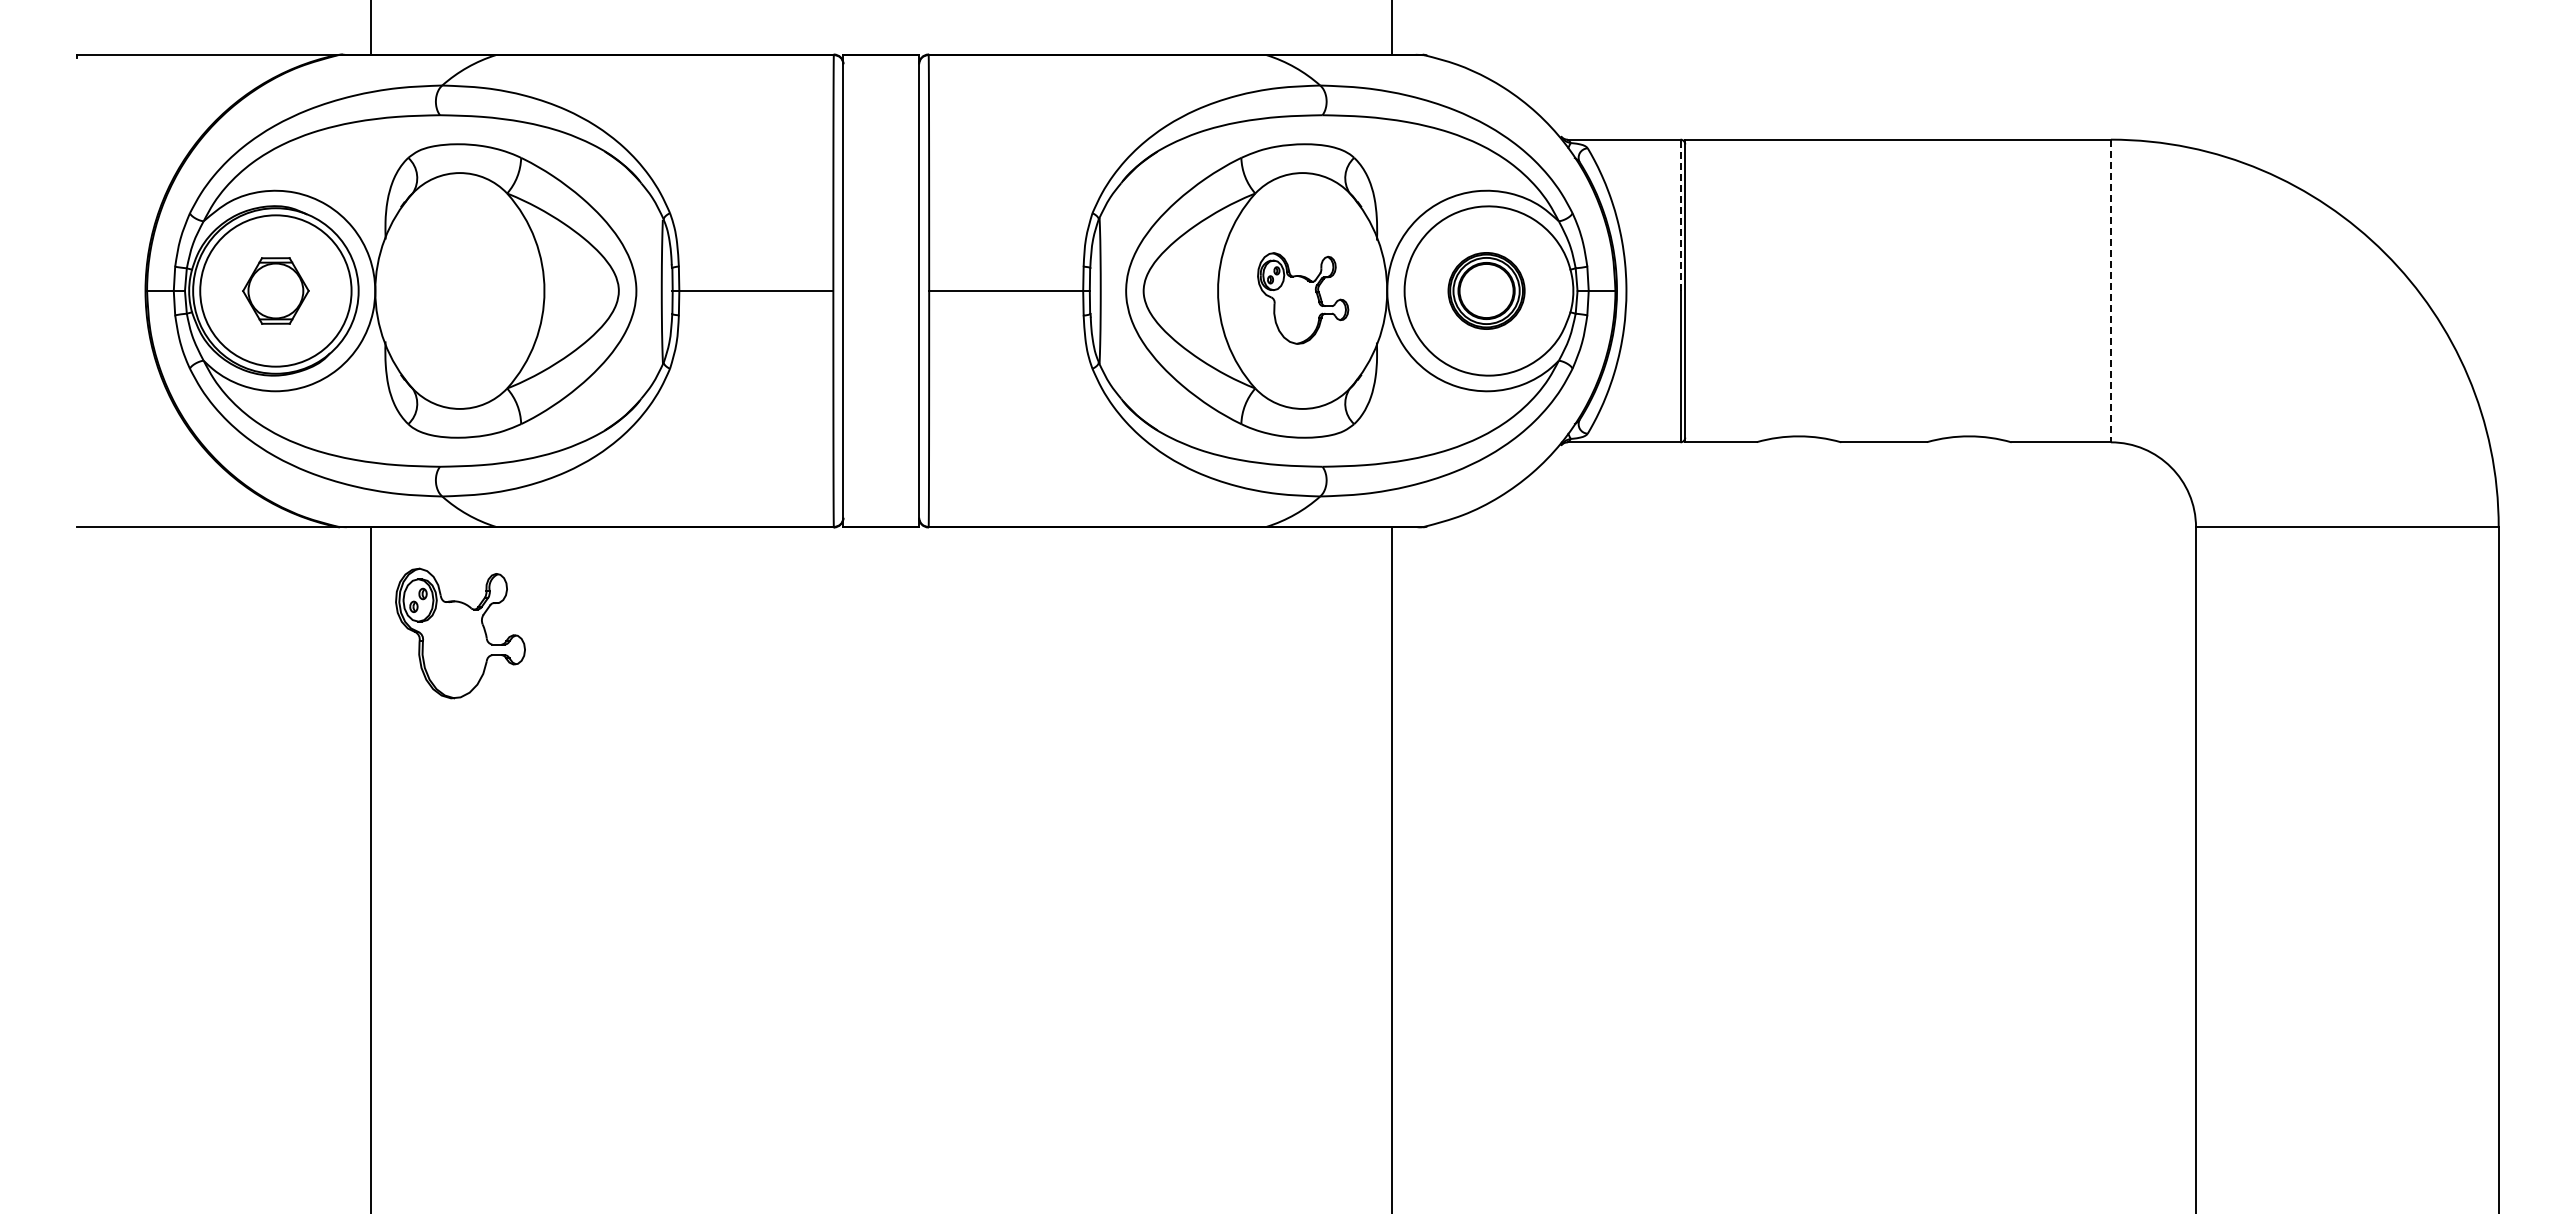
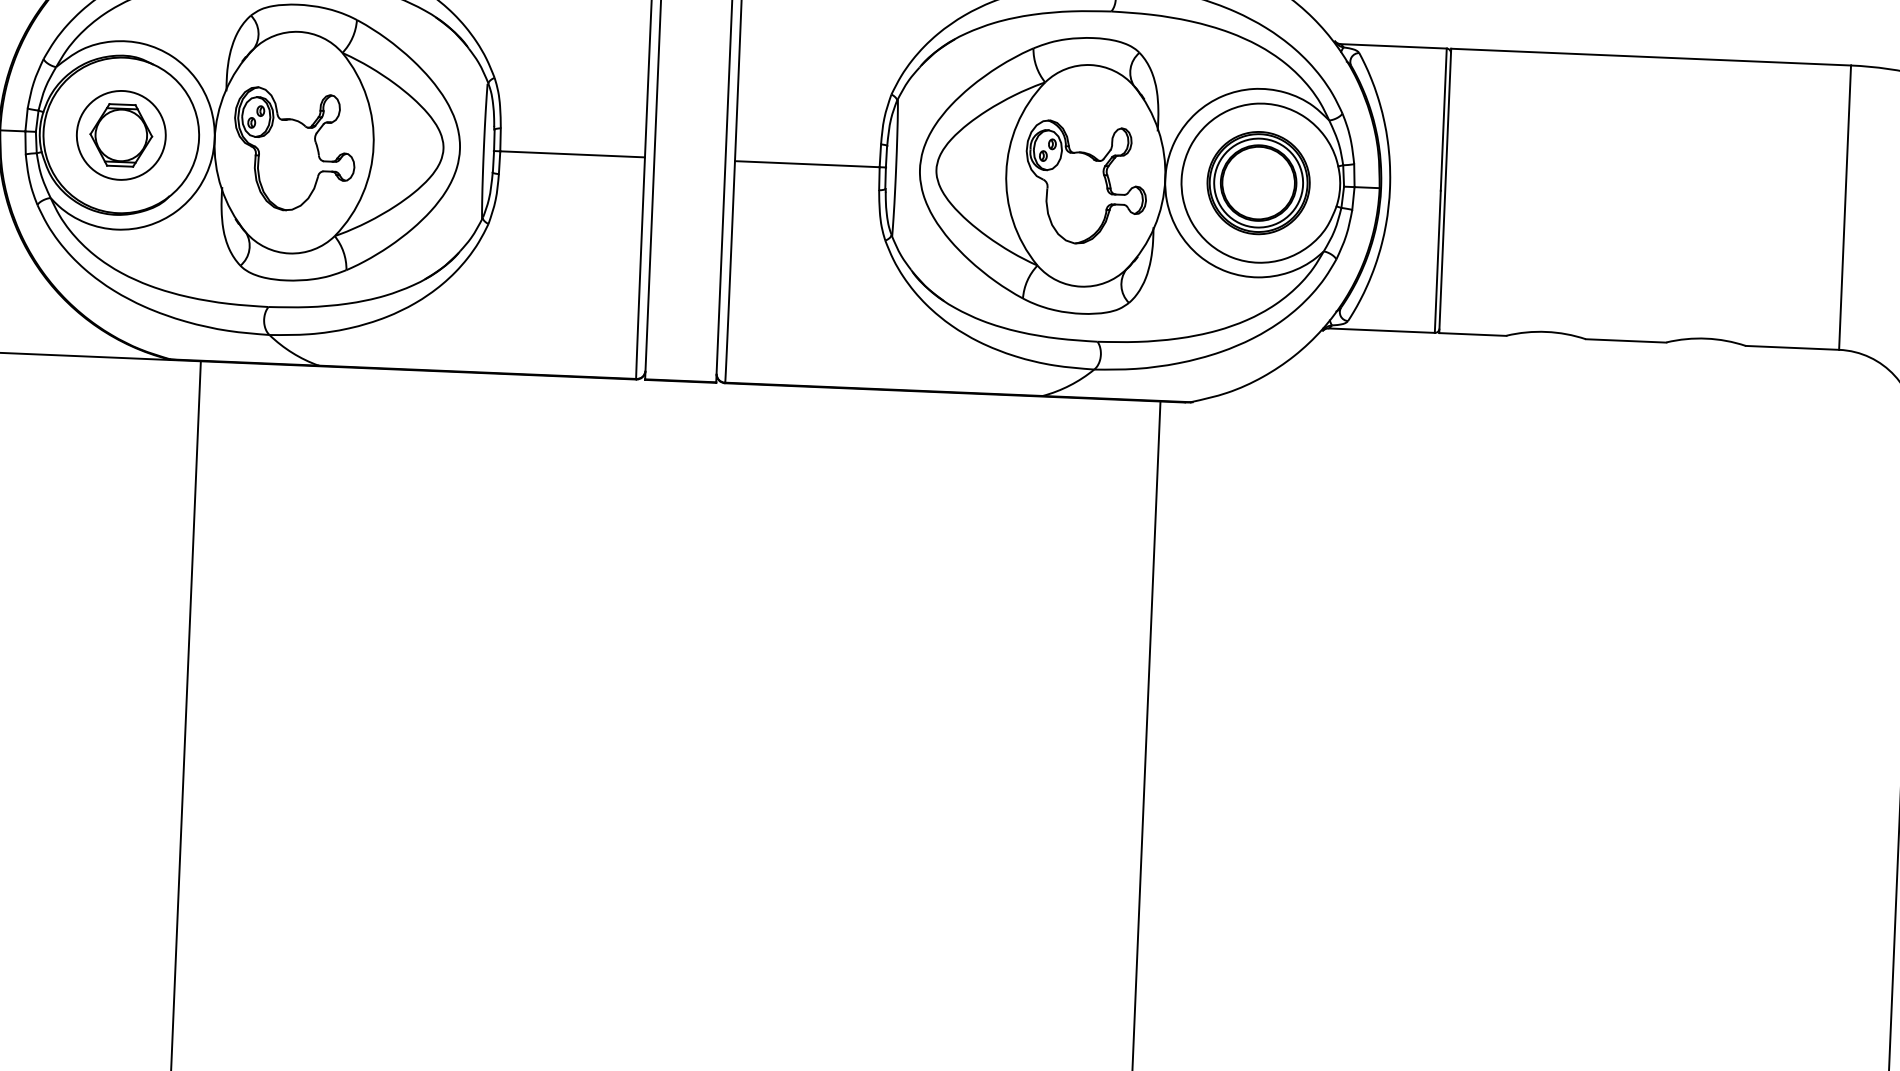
line: (1680, 215) -> (1443, 119), dashed -> solid
circle: (275, 290) -> (120, 134), size x0.62
part: (1486, 290) -> (1258, 182), size x1.43
line: (2110, 291) -> (1844, 208), dashed -> solid
part: (1302, 298) -> (1085, 182), size x1.43
part: (460, 633) -> (294, 149), moved

